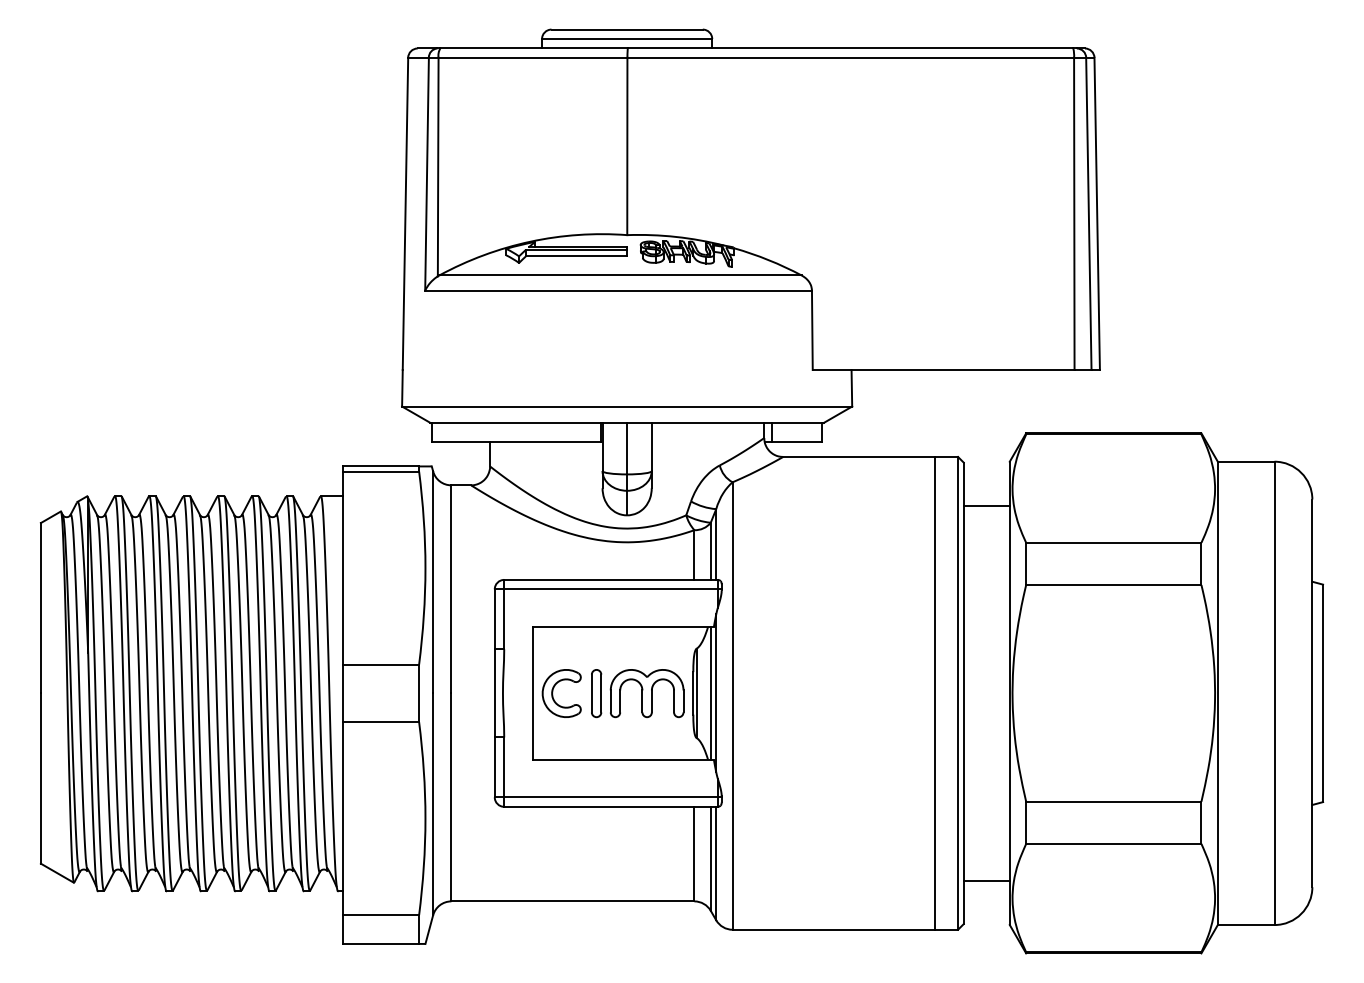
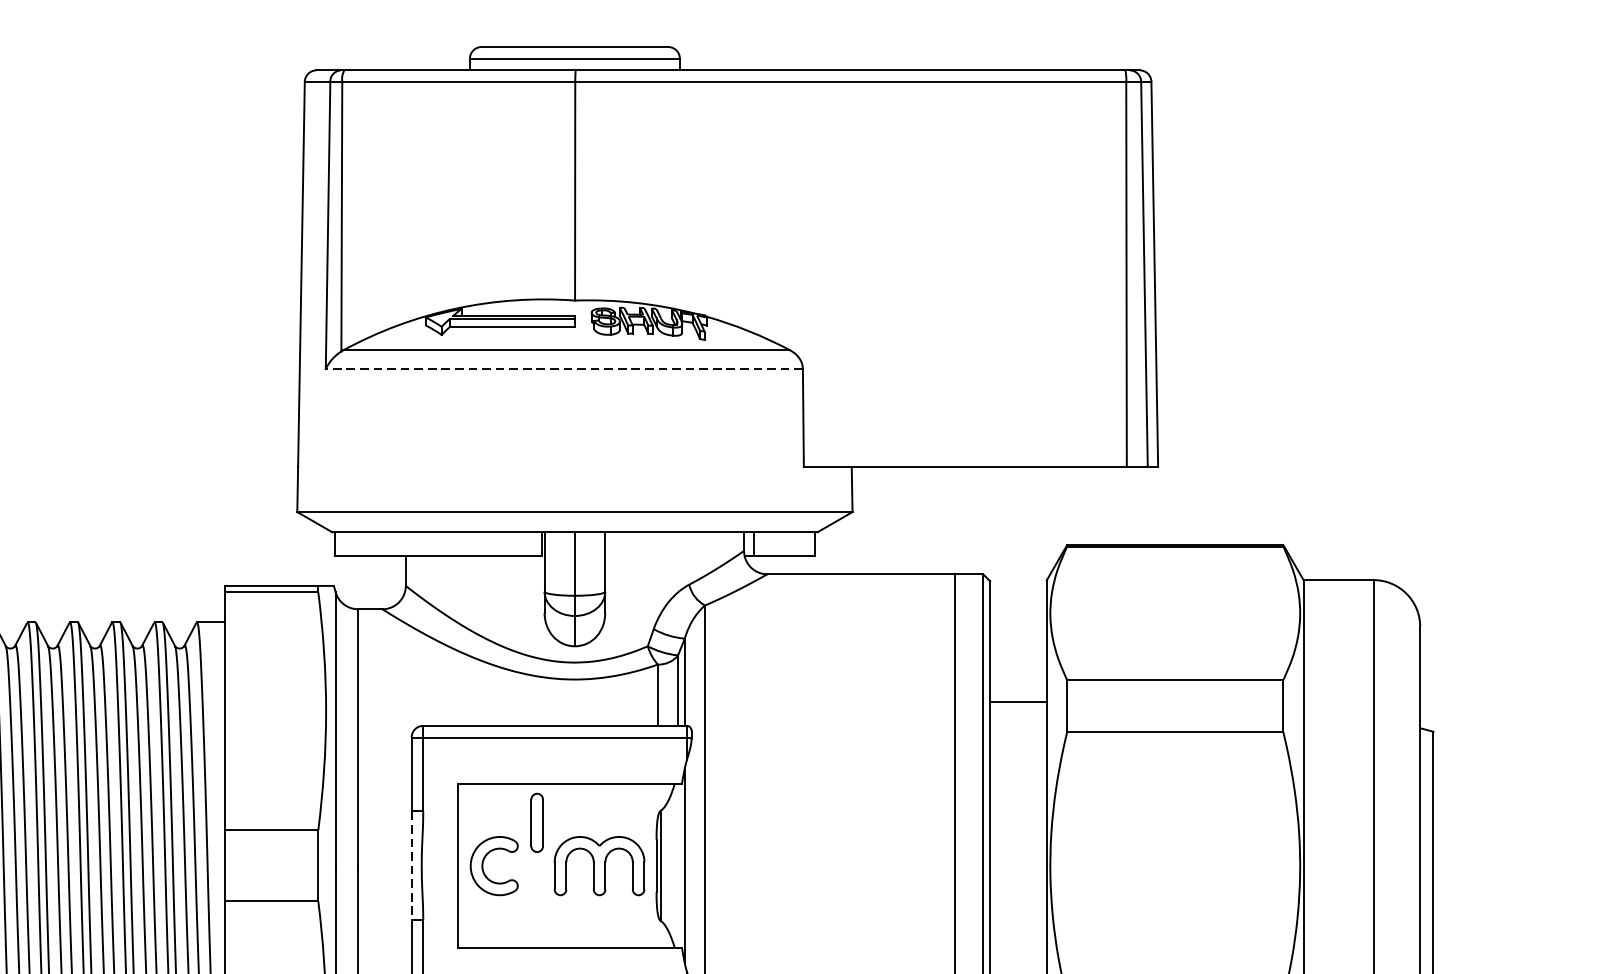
line: (618, 290) -> (564, 368), solid -> dashed
line: (986, 506) -> (1018, 701), moved
line: (494, 693) -> (411, 866), solid -> dashed
part: (596, 693) -> (537, 822), moved
line: (710, 693) -> (677, 866), removed

